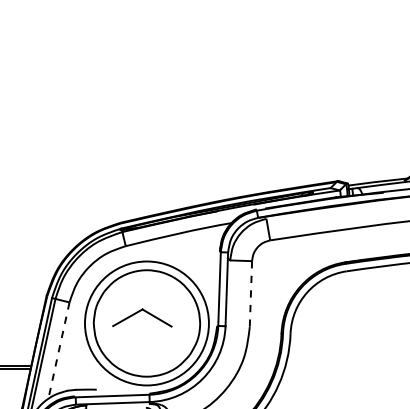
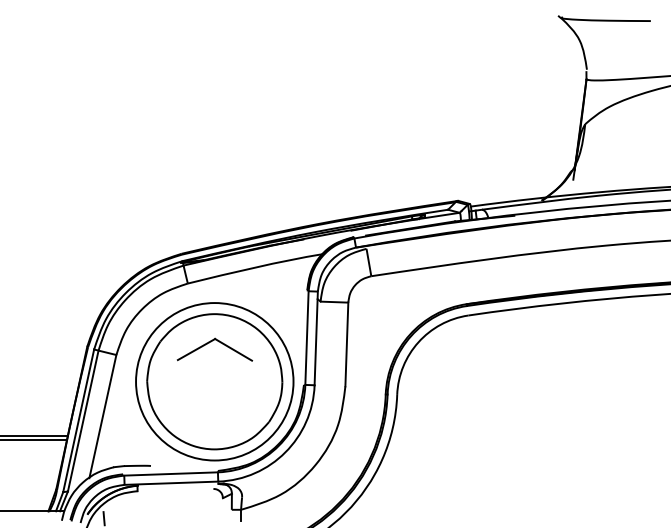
line: (250, 294) -> (346, 344), dashed -> solid
part: (139, 312) -> (211, 342), moved
line: (58, 351) -> (102, 417), dashed -> solid

